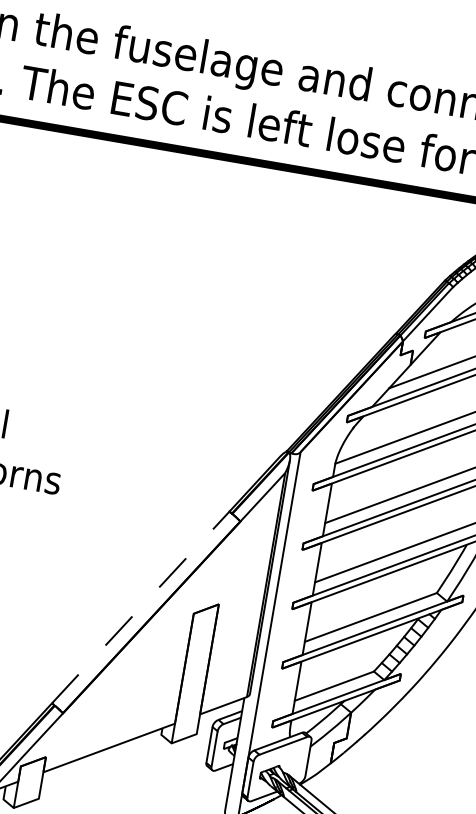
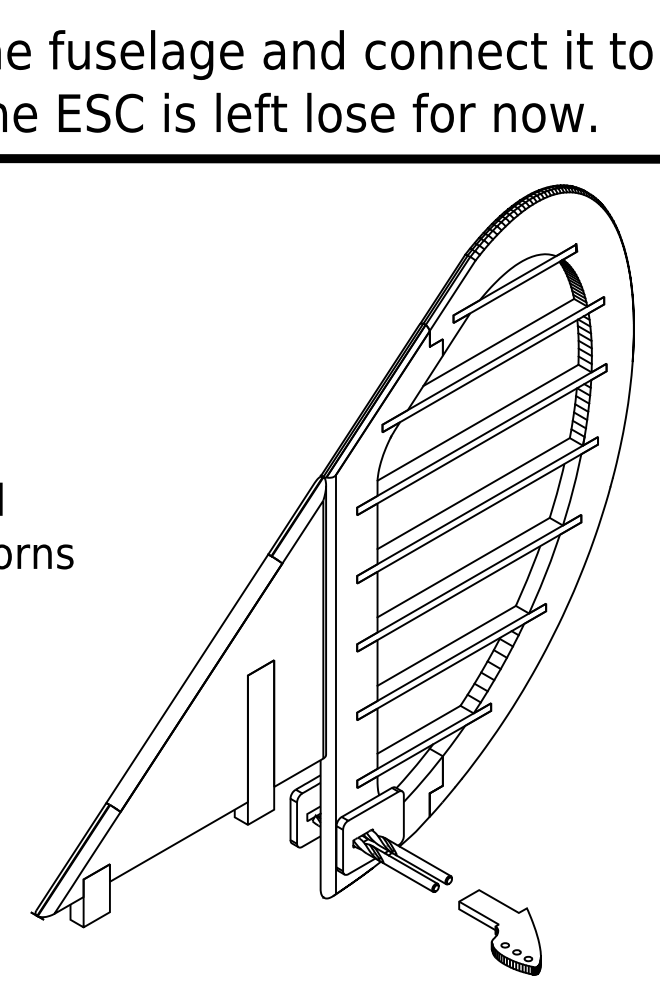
line: (140, 607) -> (187, 678), dashed -> solid

